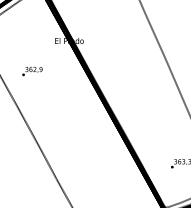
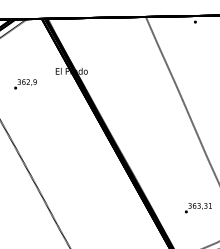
text: (32, 71) -> (25, 84), moved

